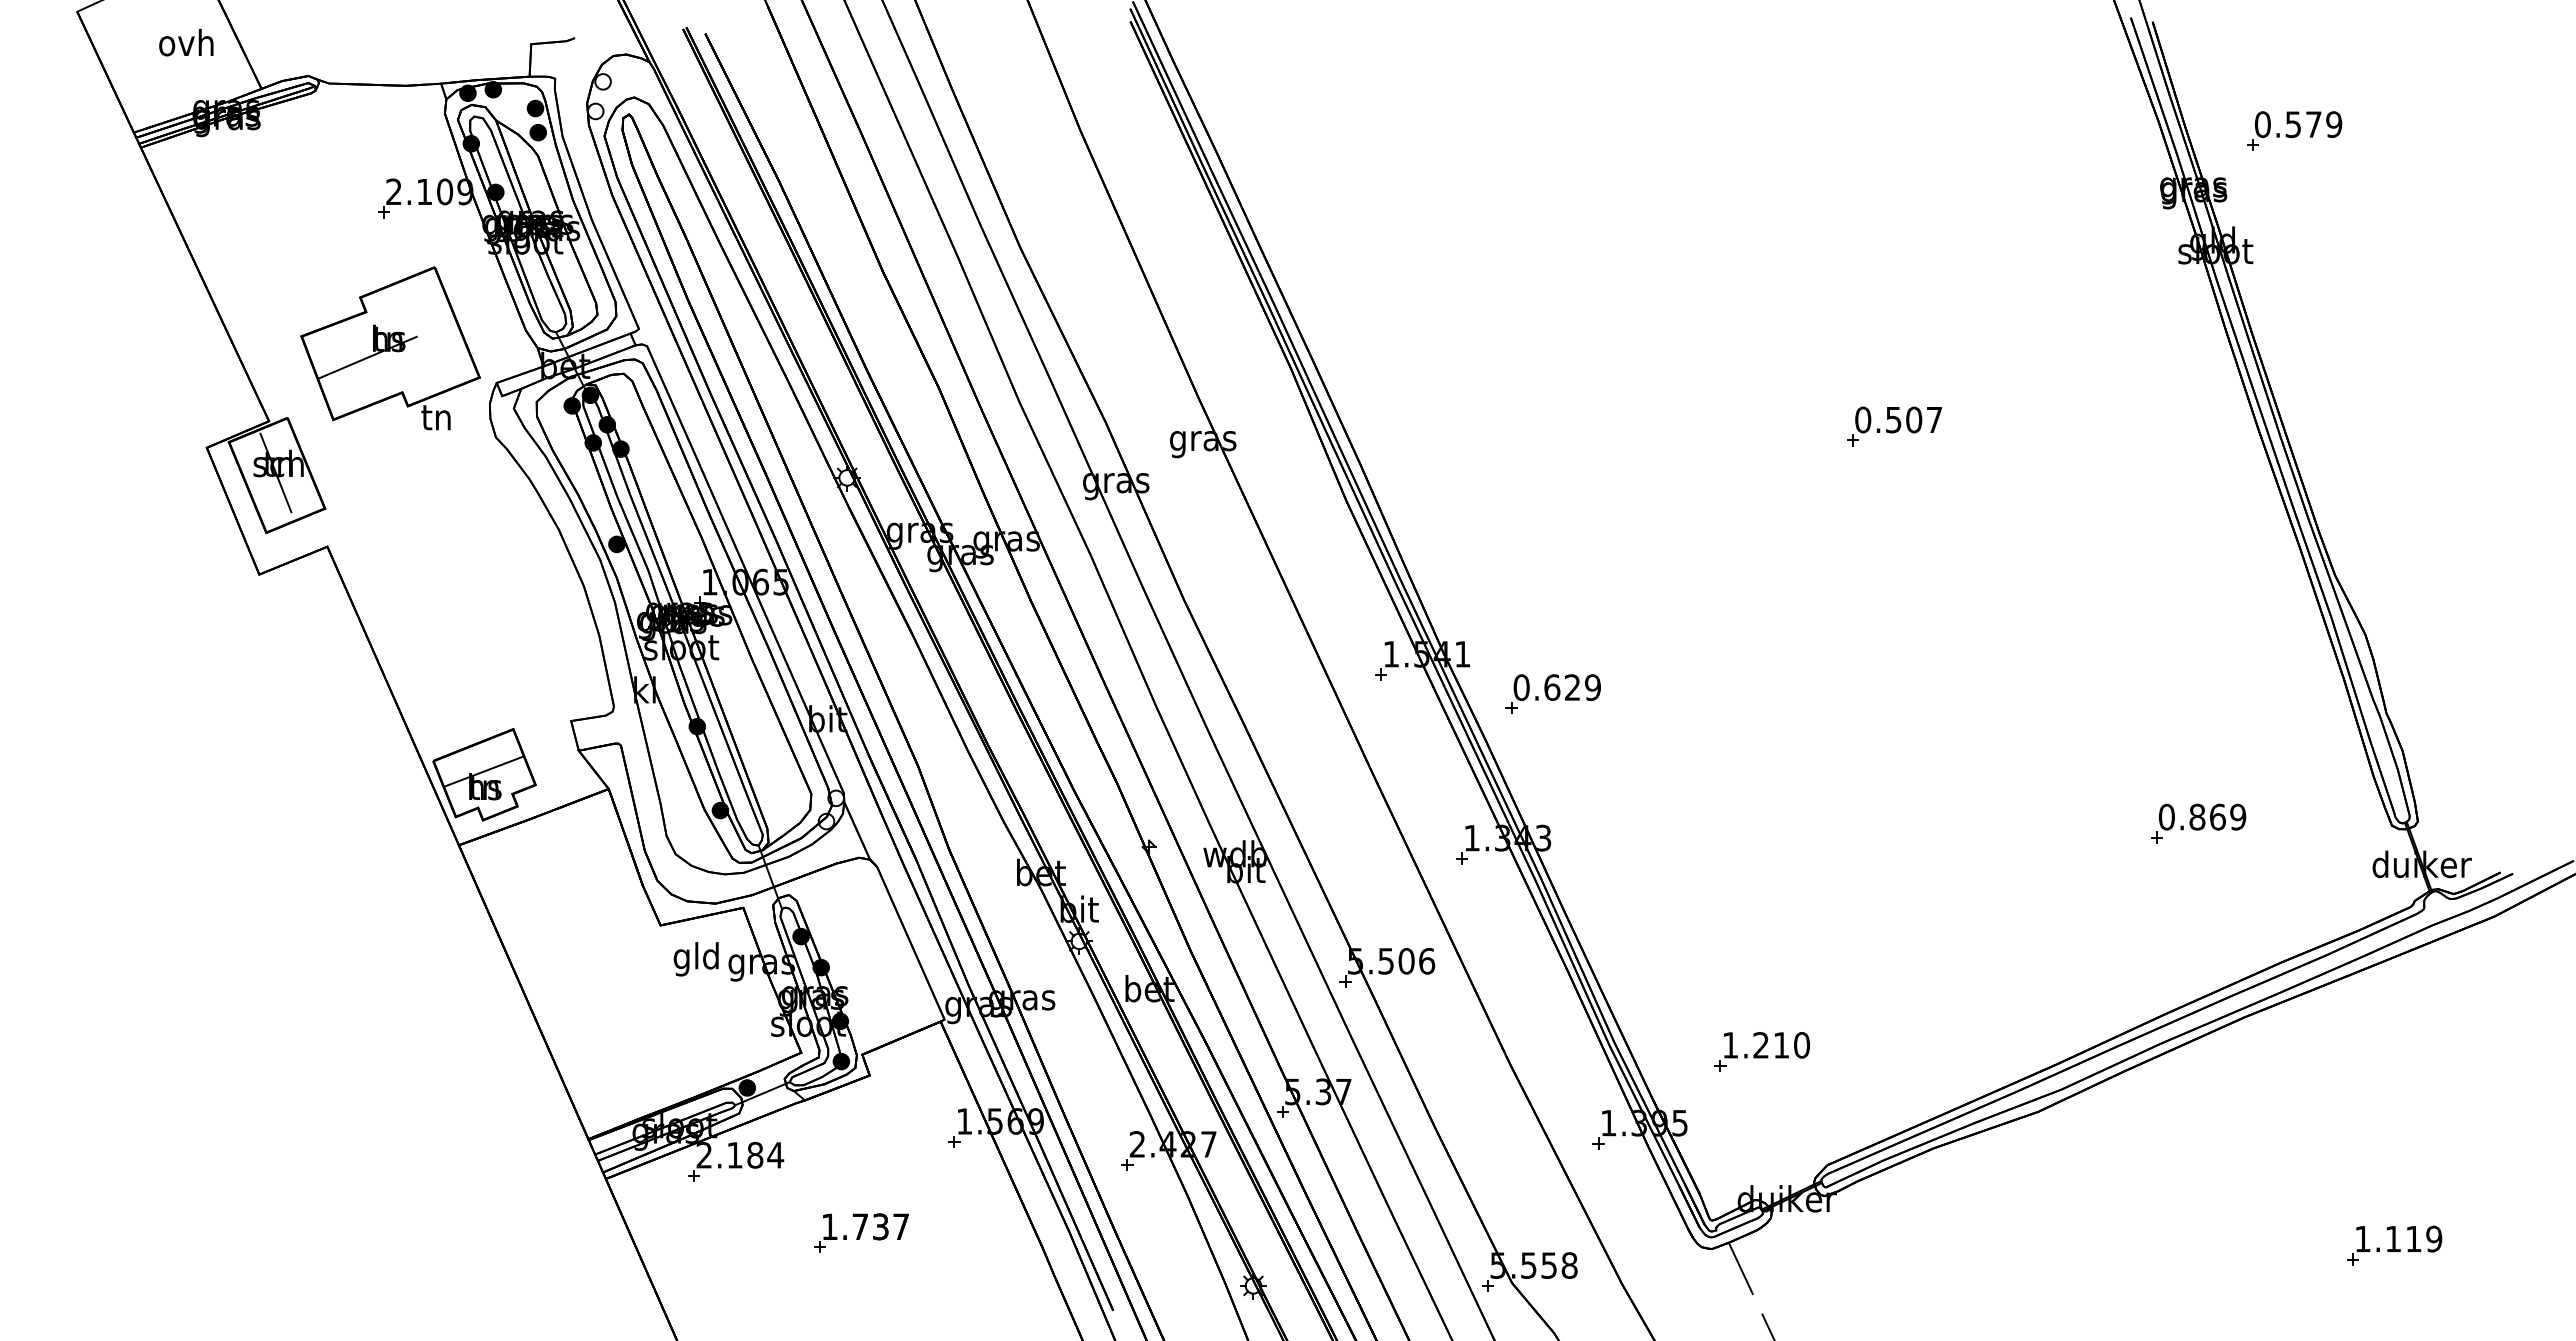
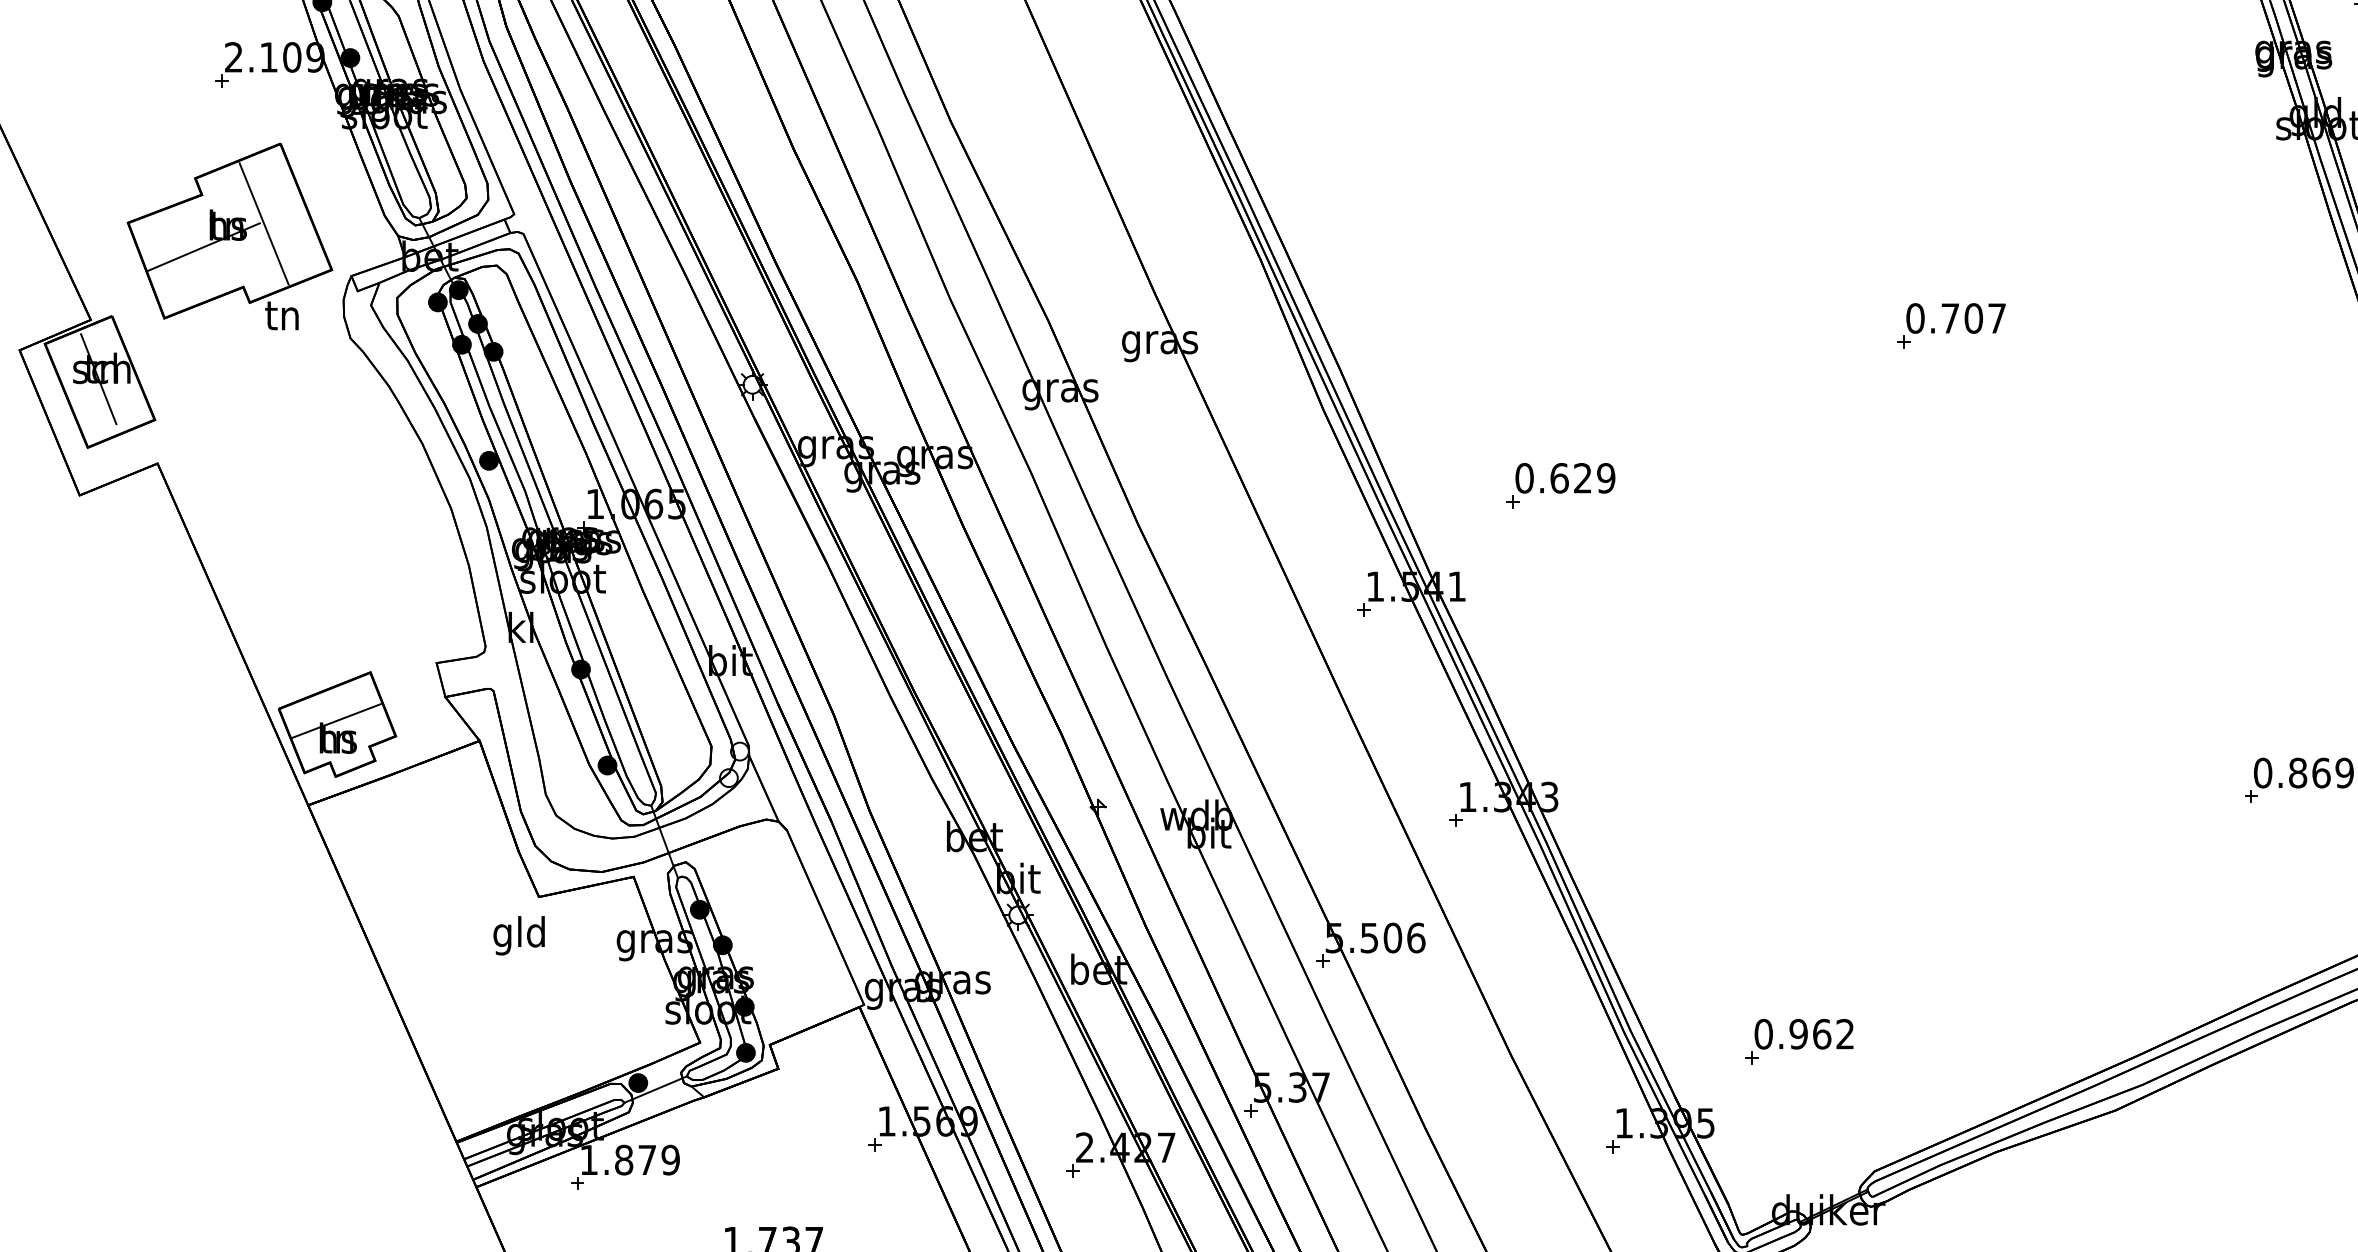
line: (420, 337) -> (264, 224), added
text: (1893, 420) -> (1950, 319), 0.507 -> 0.707
part: (1552, 693) -> (1559, 485), moved
text: (695, 959) -> (518, 936), moved
text: (1766, 1045) -> (1804, 1034), 1.210 -> 0.962
text: (740, 1154) -> (630, 1159), 2.184 -> 1.879

